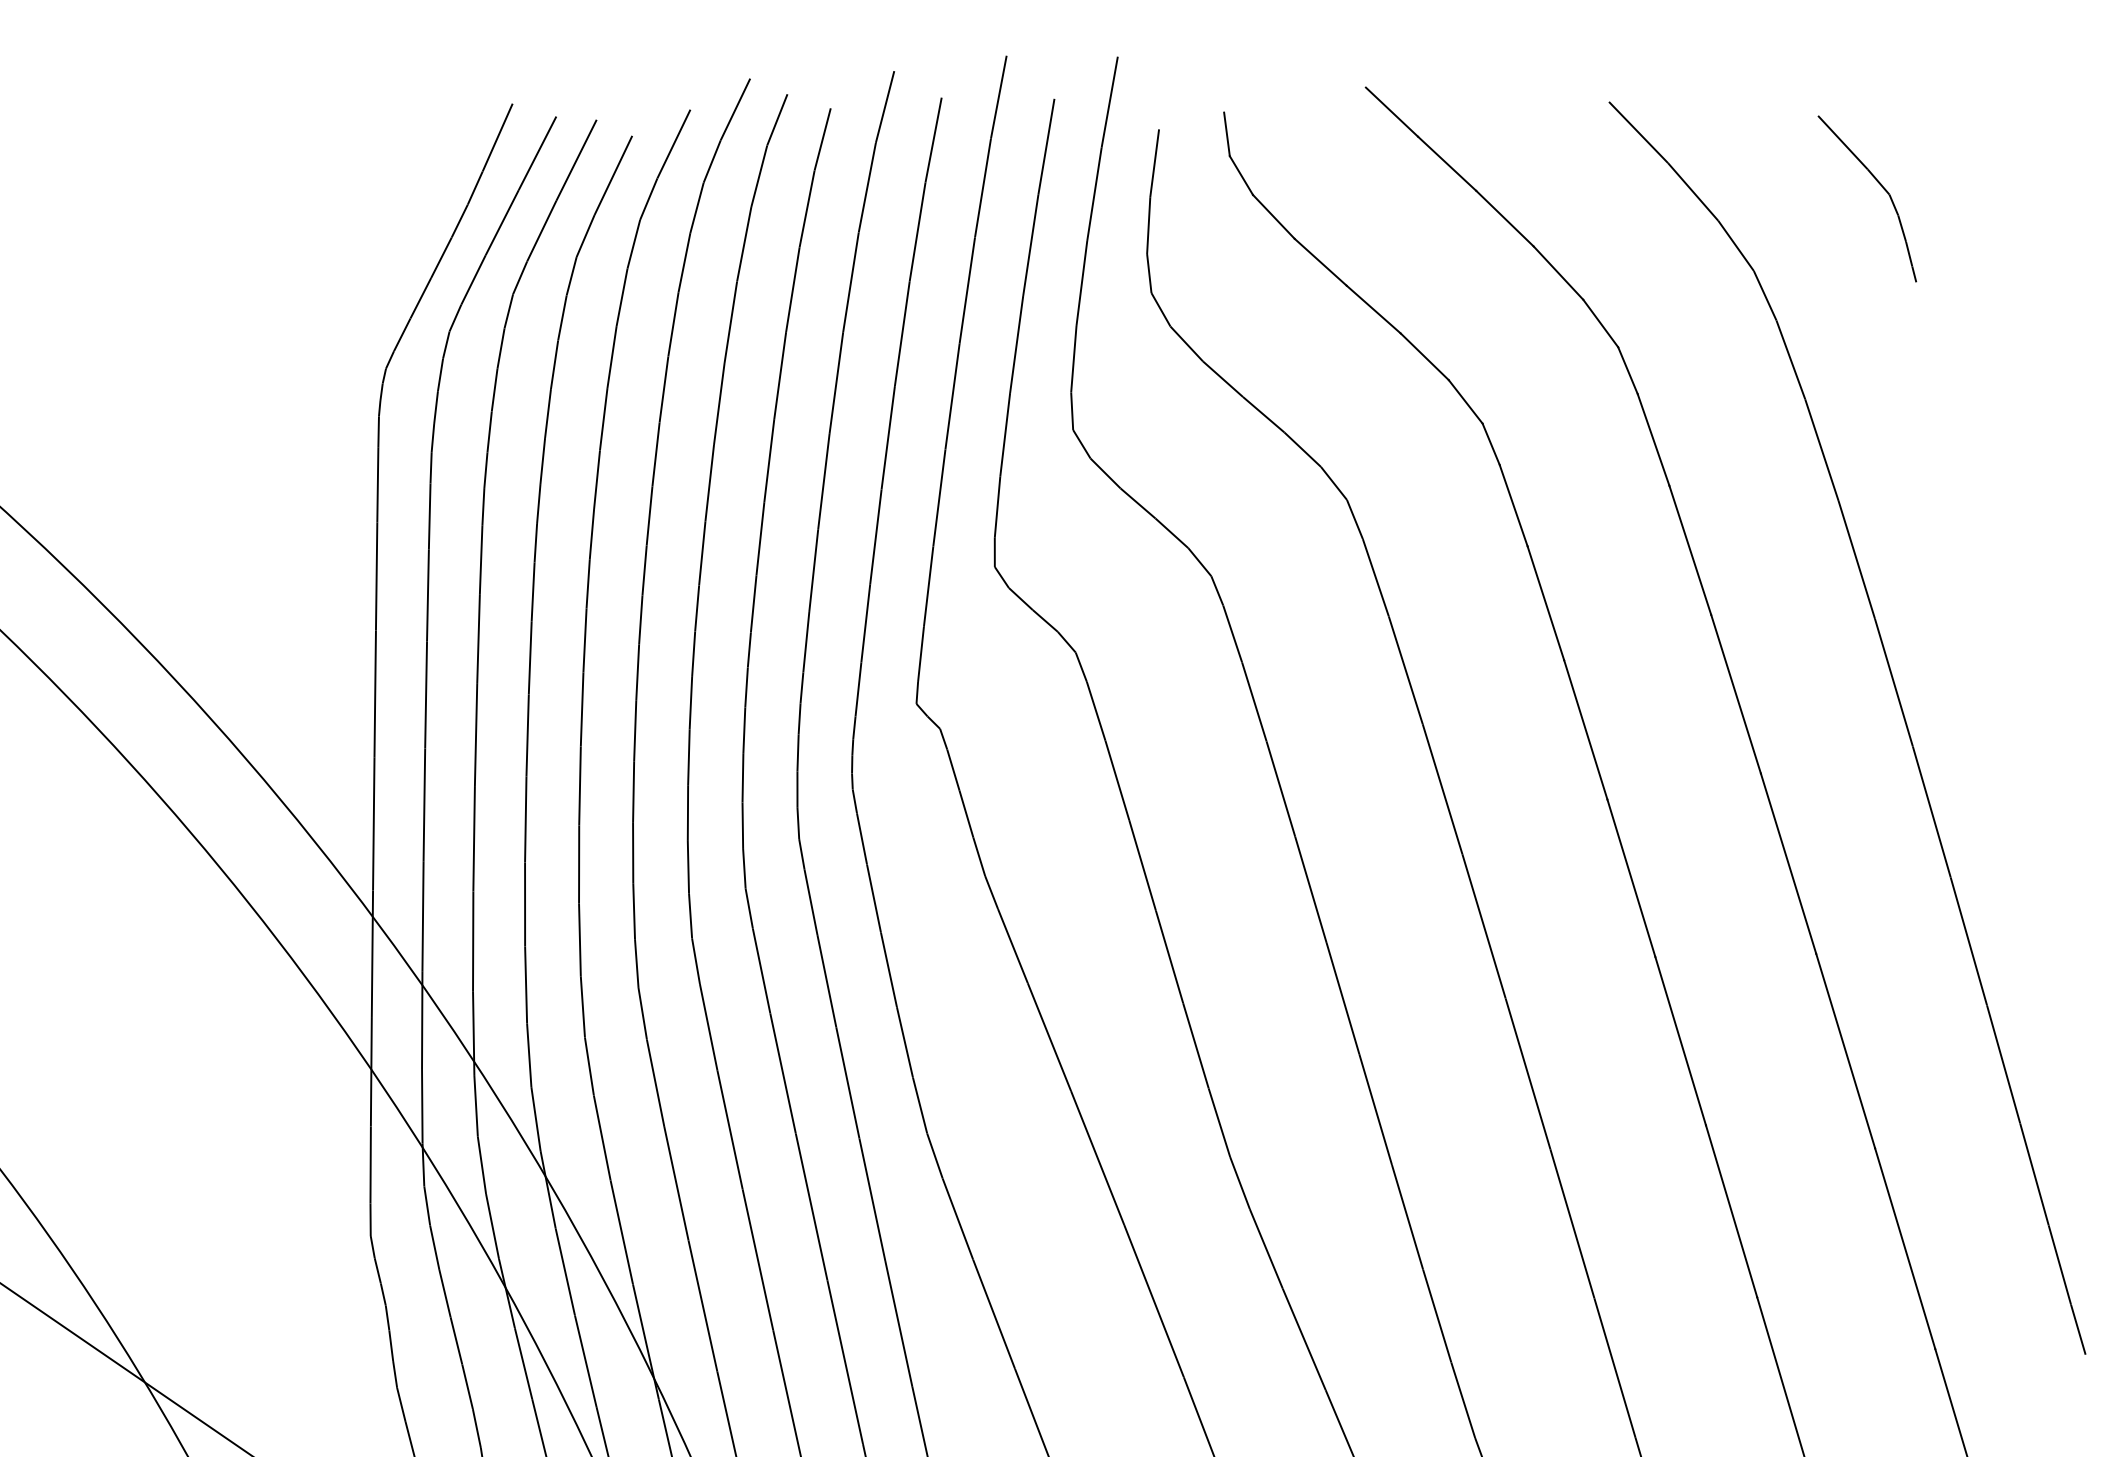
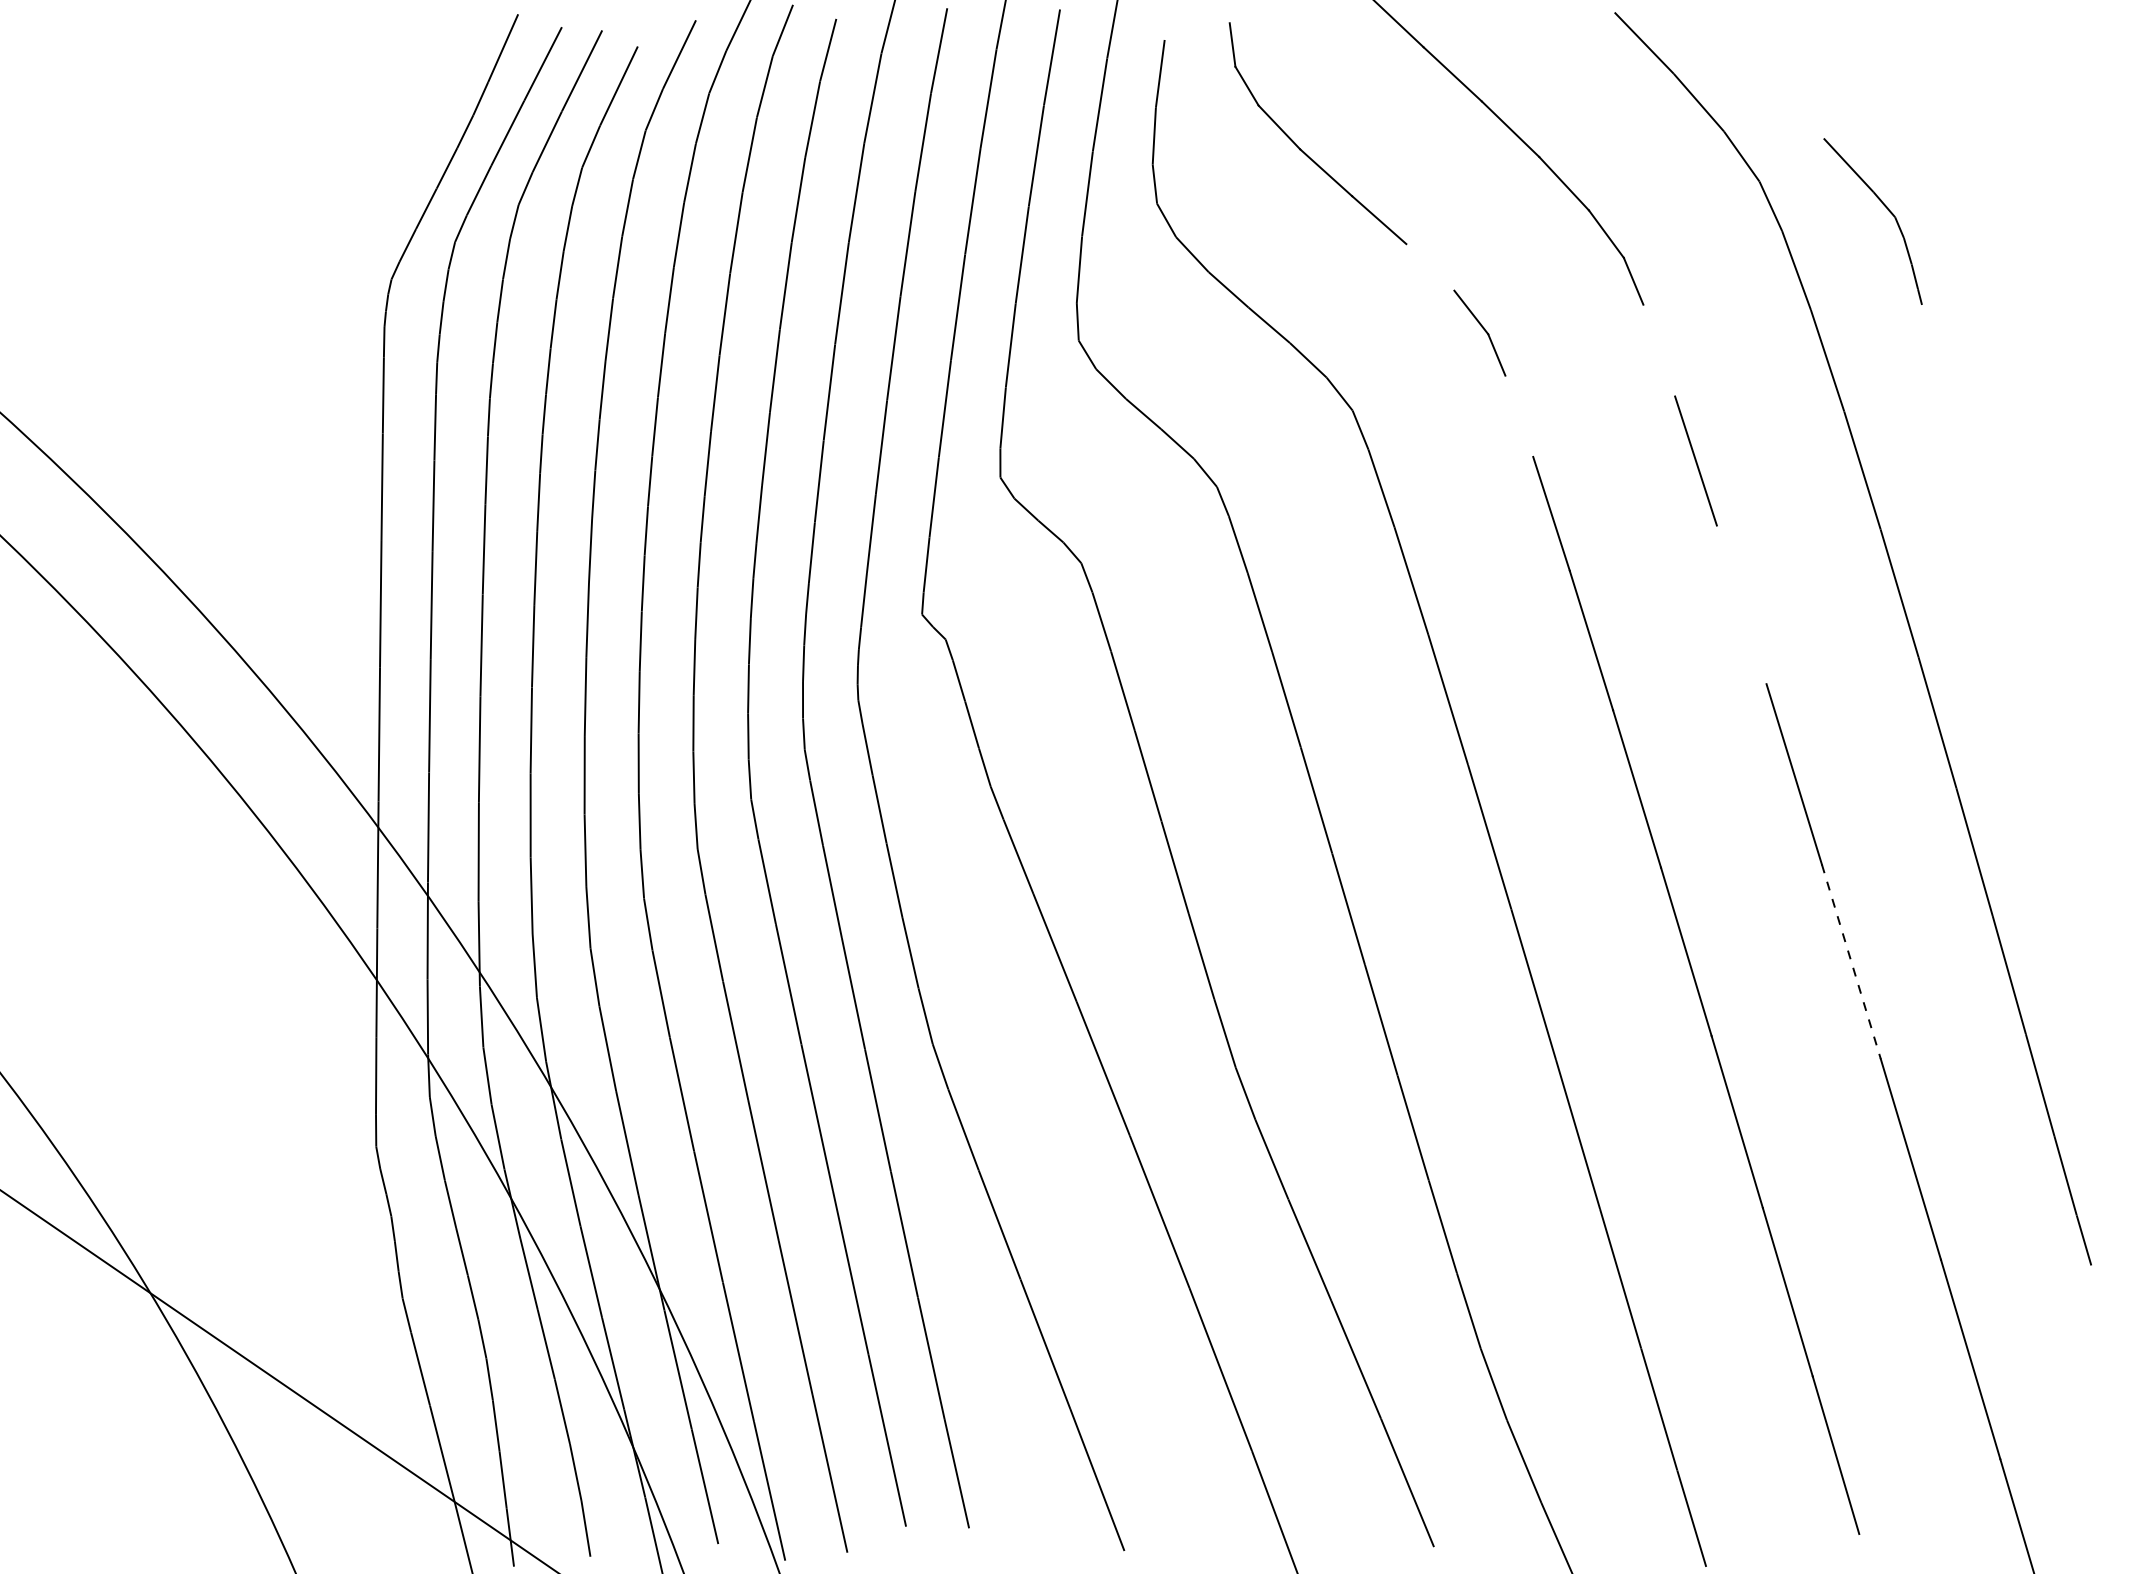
part: (1882, 188) -> (1888, 211), moved
line: (1424, 356) -> (1430, 267), removed
line: (1653, 439) -> (1659, 350), removed
line: (1513, 504) -> (1519, 415), removed
line: (1735, 693) -> (1741, 604), removed
line: (1845, 1050) -> (1851, 961), solid -> dashed

